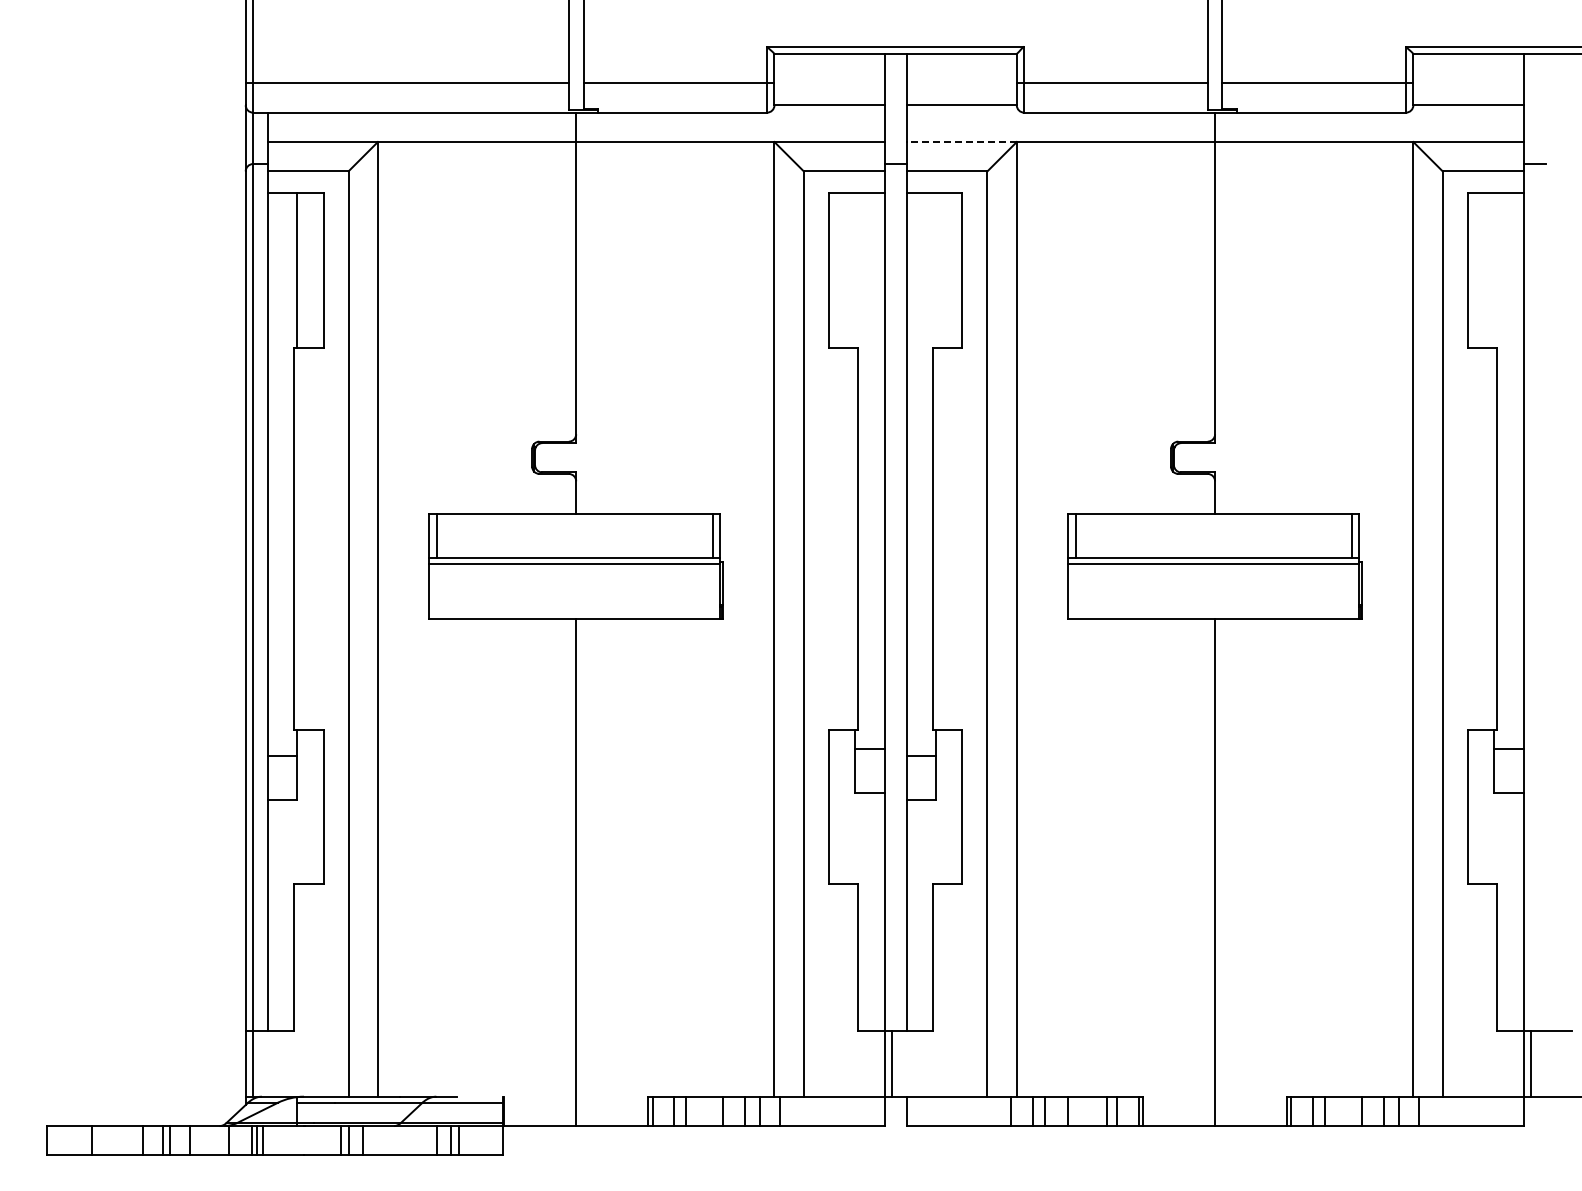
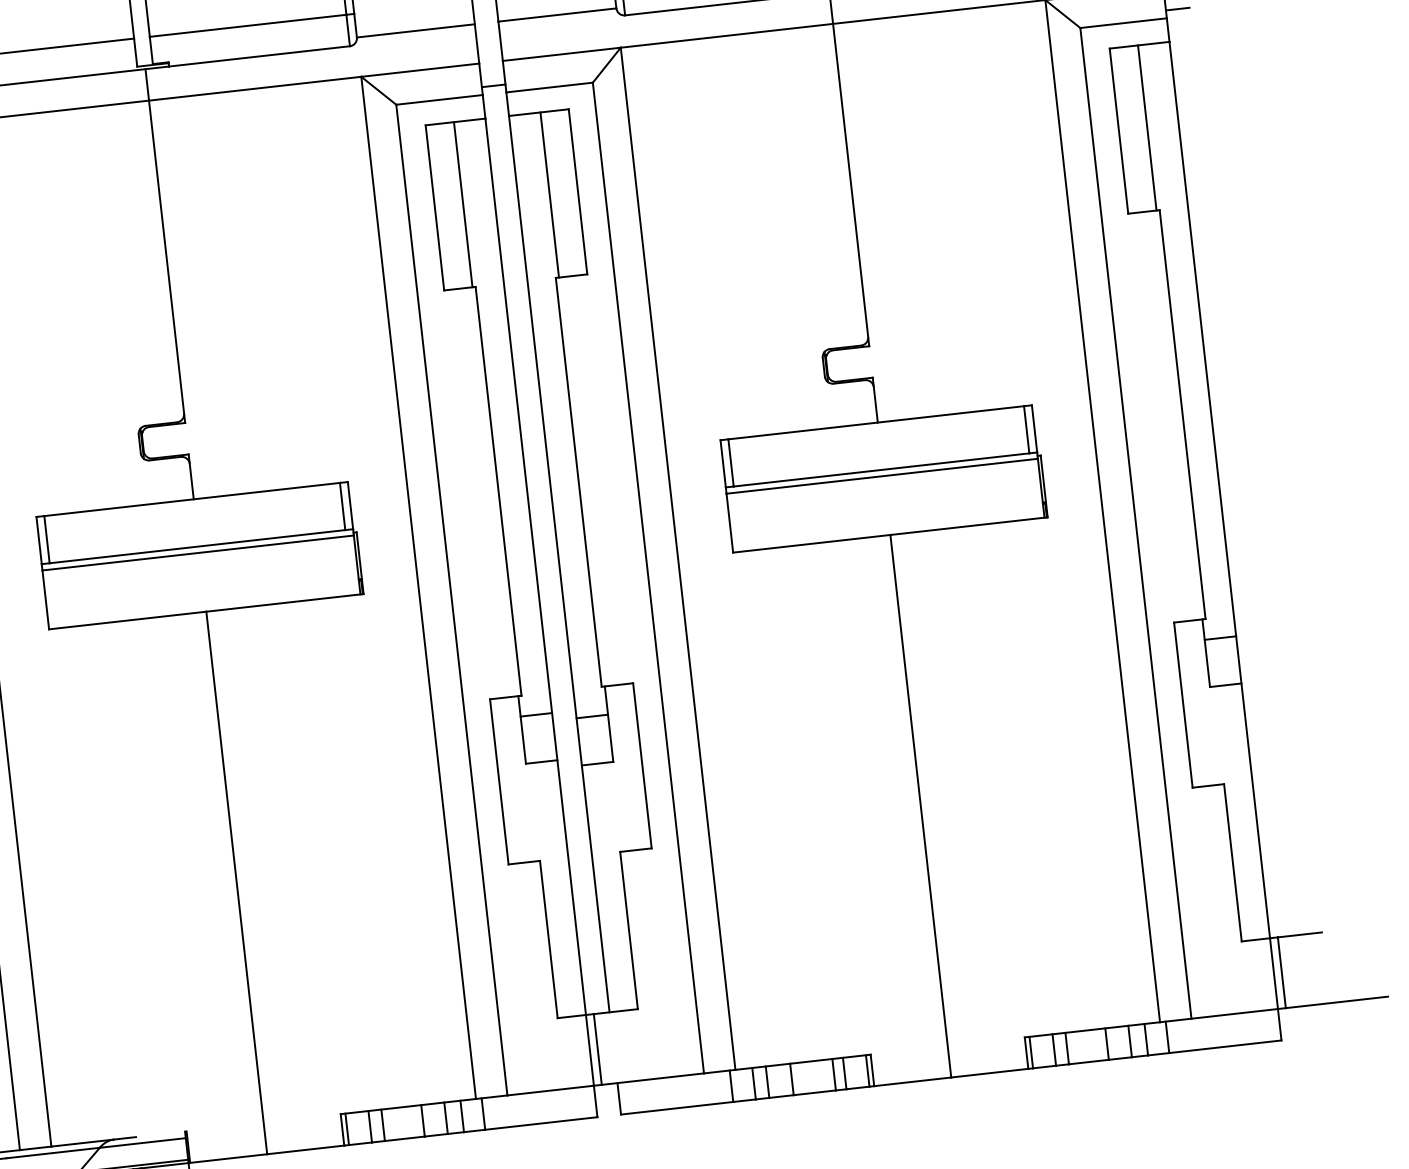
line: (961, 142) -> (561, 54), dashed -> solid
line: (855, 270) -> (463, 204), added
line: (936, 270) -> (550, 194), added
line: (1494, 270) -> (1147, 127), added

